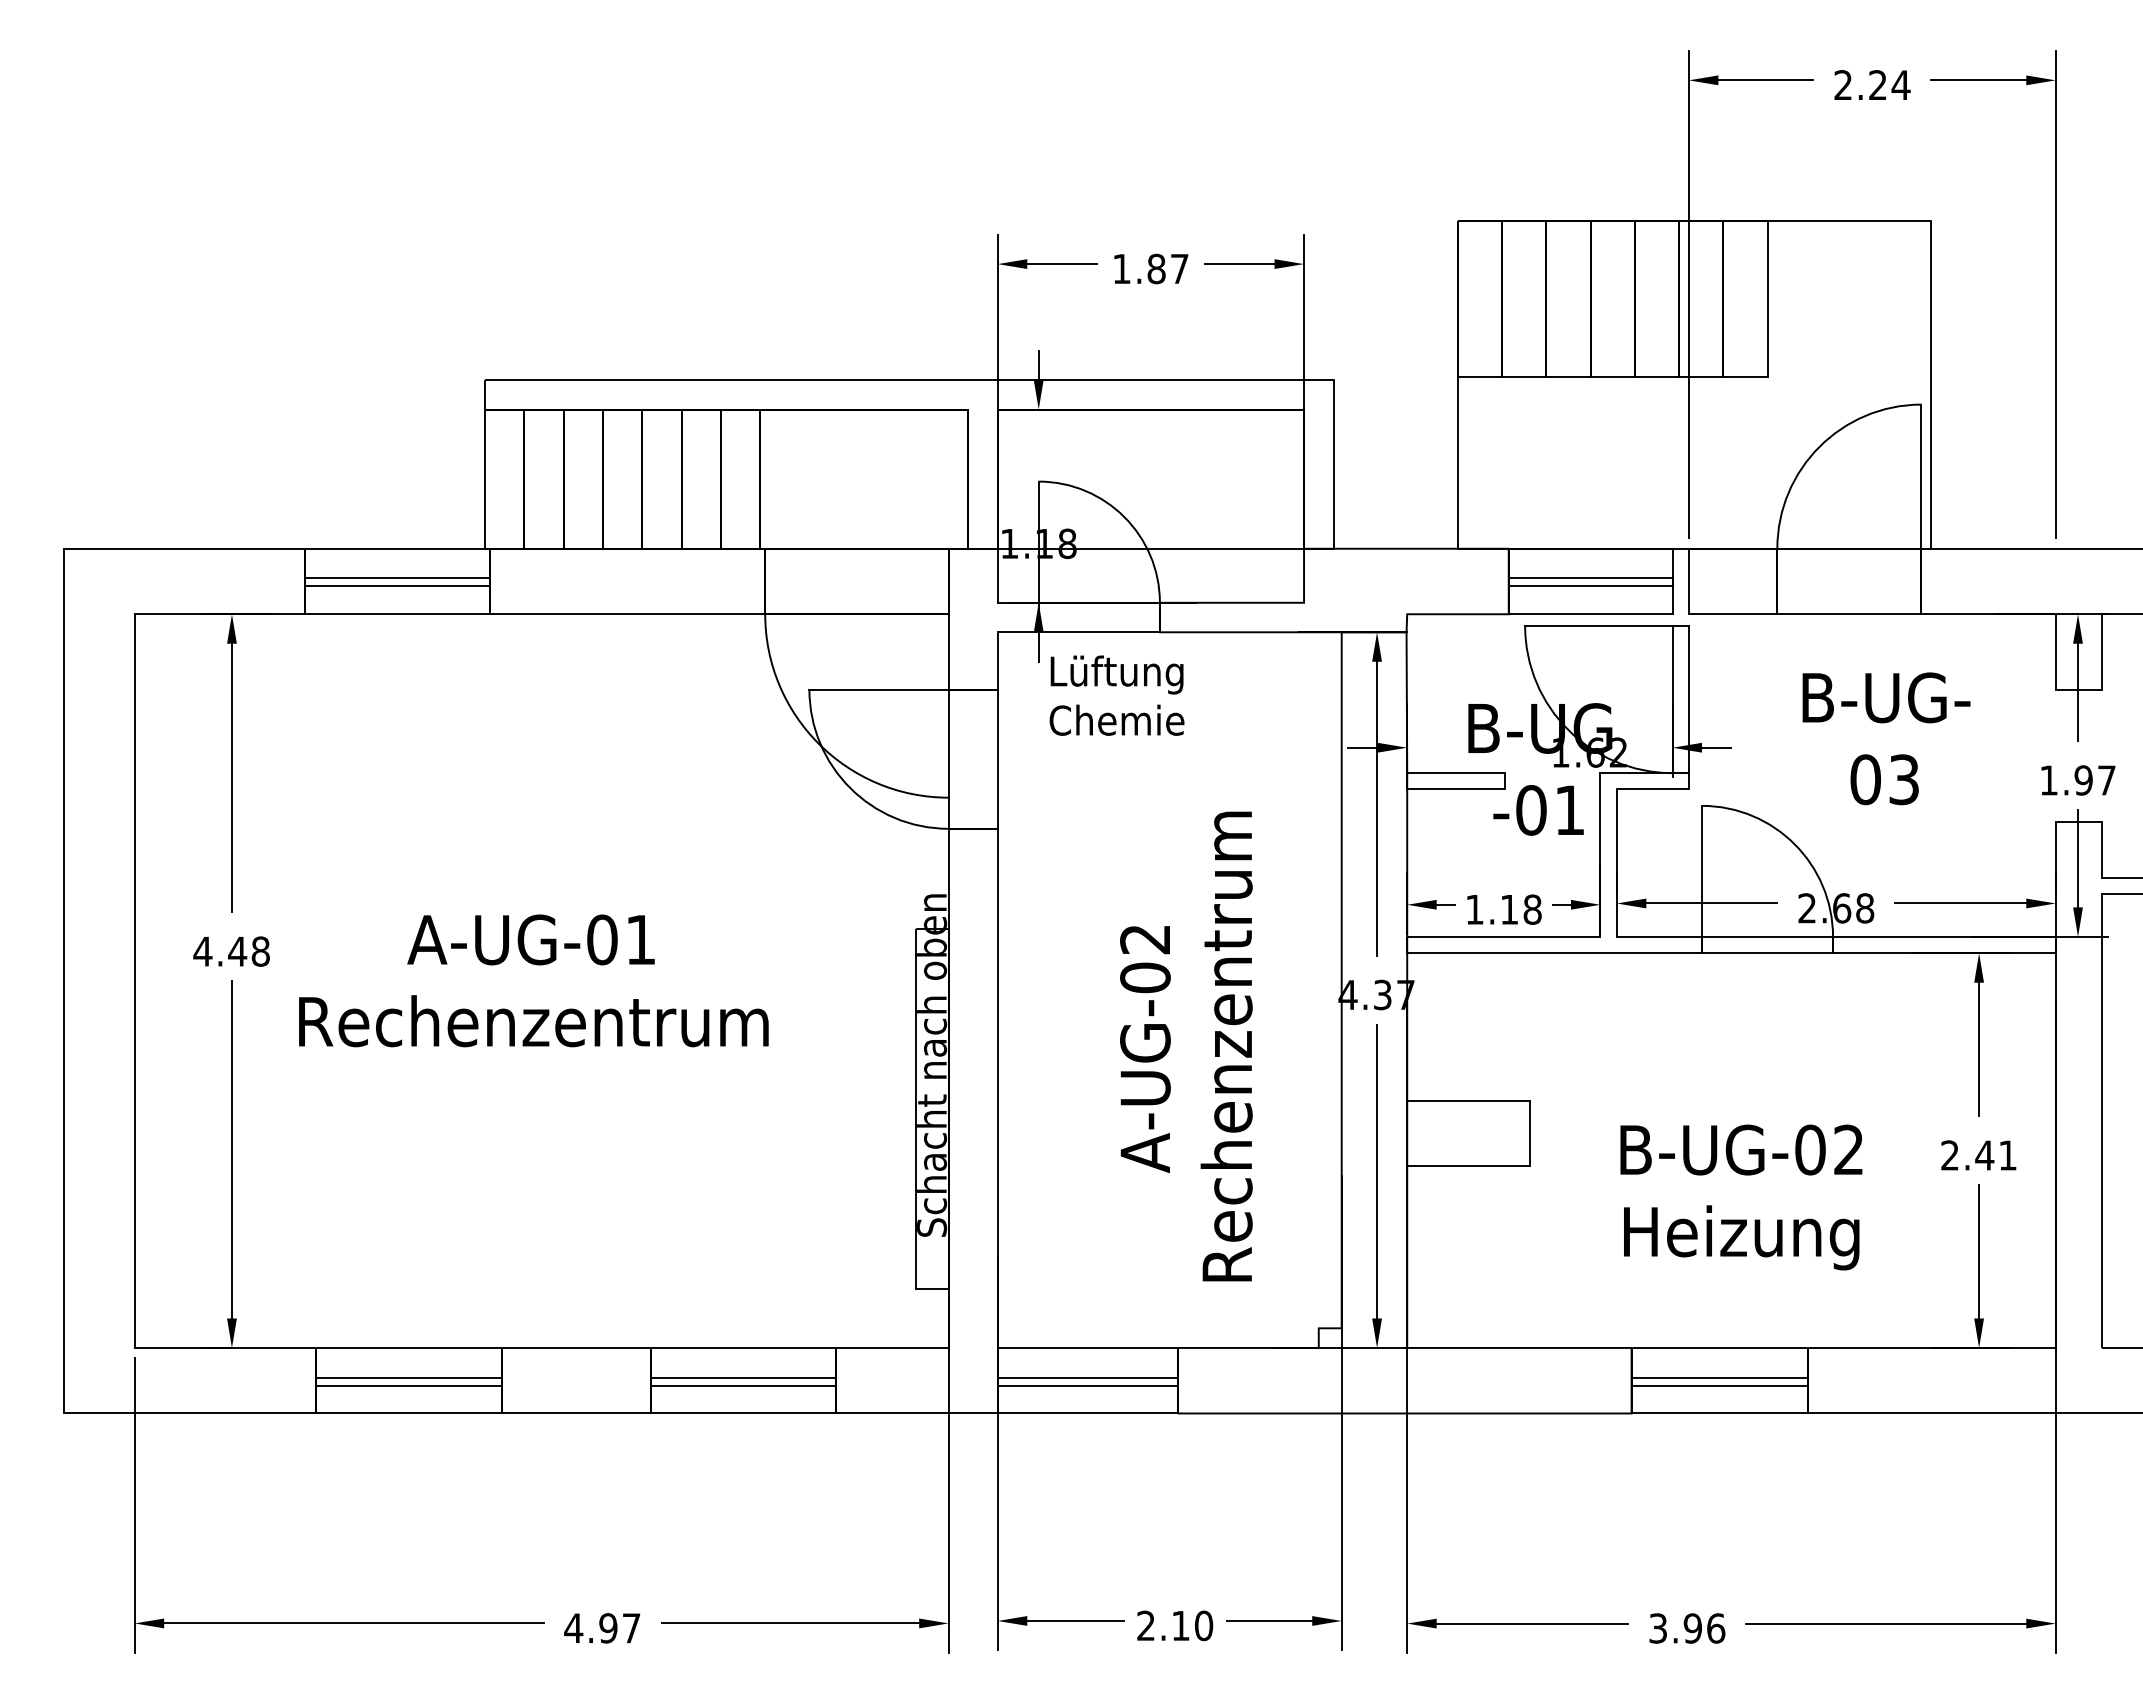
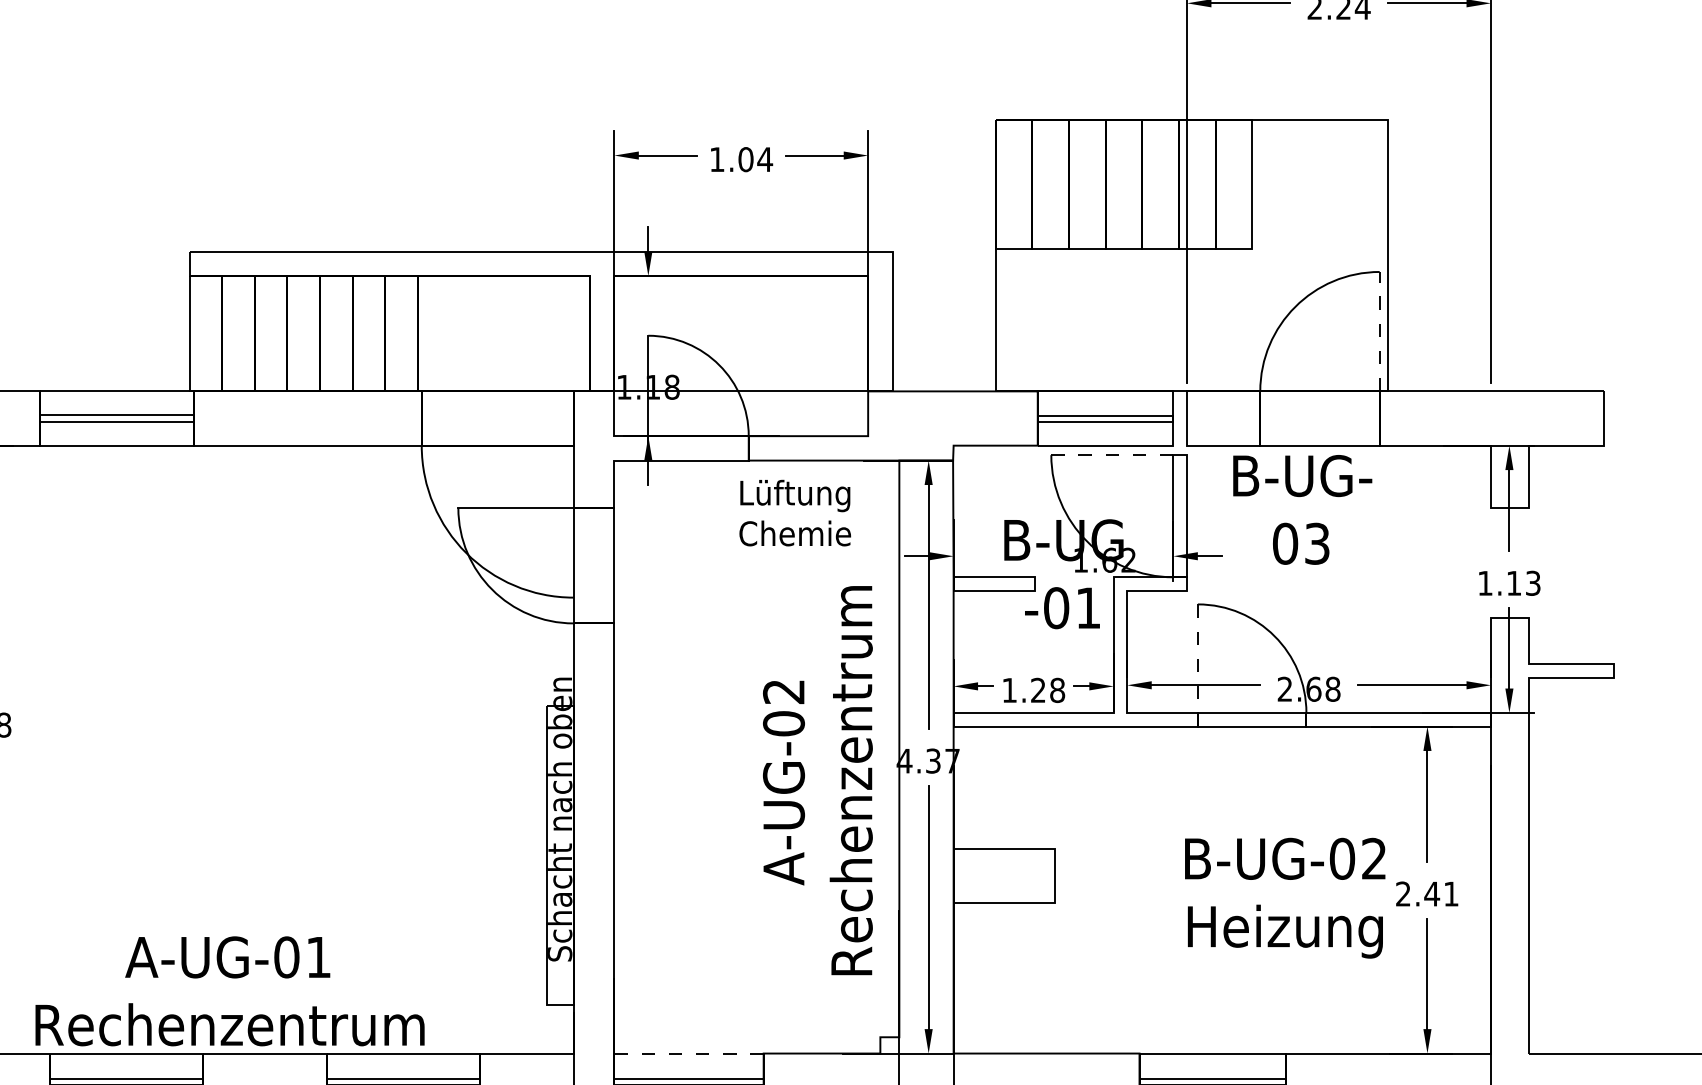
text: (1168, 269) -> (755, 160), 1.87 -> 1.04
line: (1921, 476) -> (1379, 331), solid -> dashed
line: (1598, 625) -> (1112, 454), solid -> dashed
text: (1116, 695) -> (794, 512), moved
text: (1886, 738) -> (1302, 509), moved
text: (2094, 780) -> (1523, 583), 1.97 -> 1.13
line: (1702, 871) -> (1198, 658), solid -> dashed
text: (1508, 909) -> (1037, 690), 1.18 -> 1.28
text: (533, 980) -> (229, 991), moved
text: (1186, 1046) -> (818, 780), moved
text: (1741, 1197) -> (1285, 898), moved
line: (1088, 1347) -> (689, 1053), solid -> dashed

